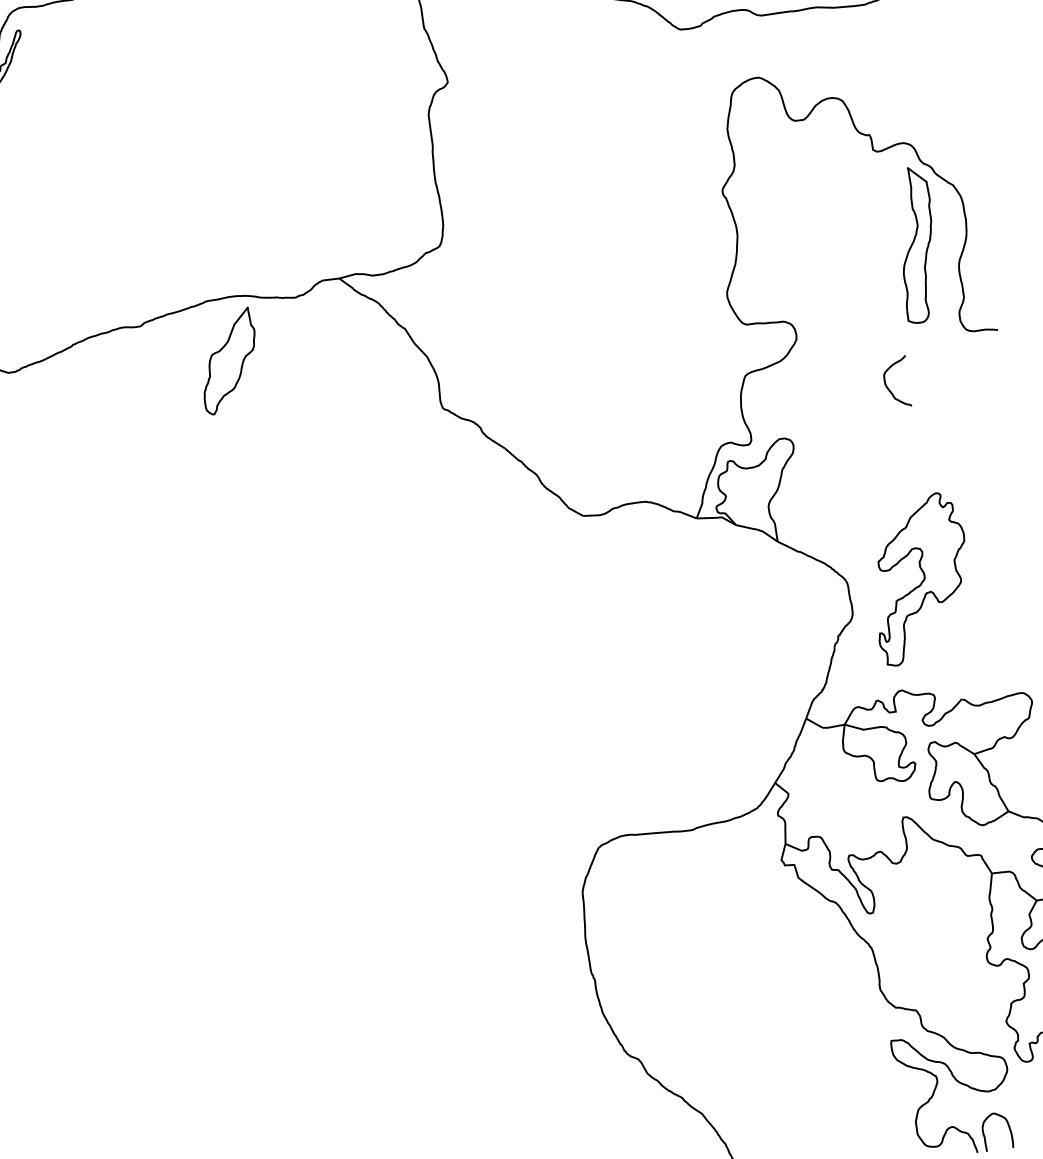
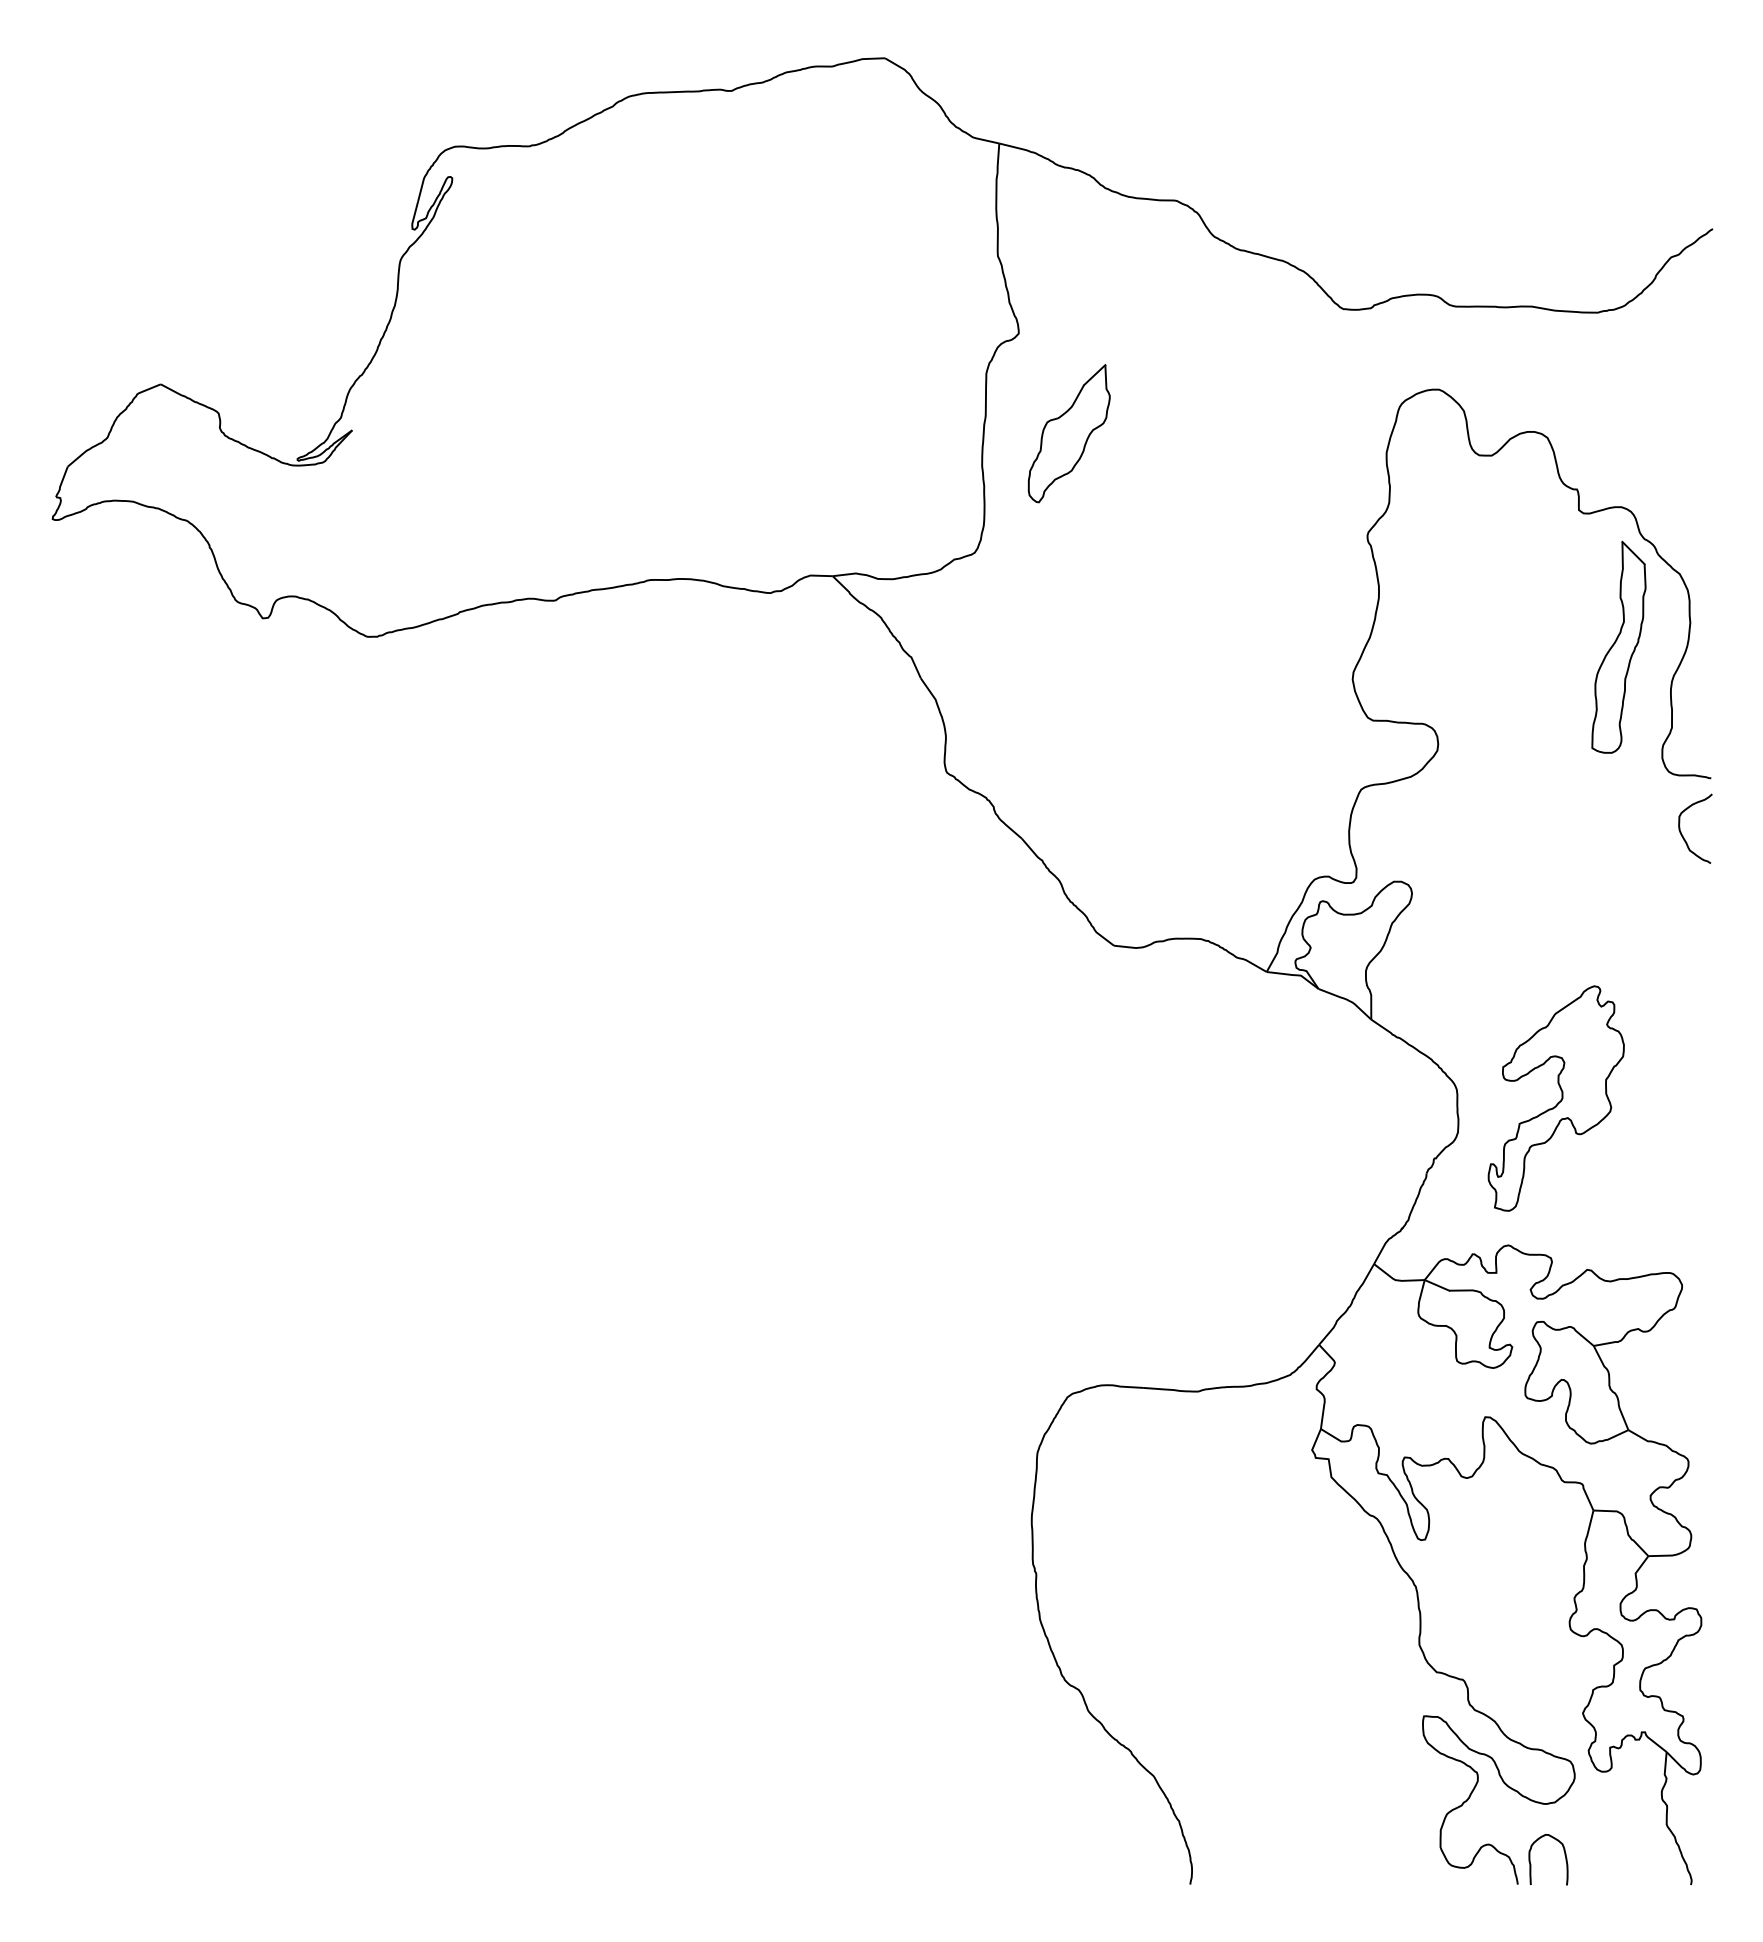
part: (228, 361) -> (1068, 433), moved
curve: (889, 388) -> (1683, 835), moved

